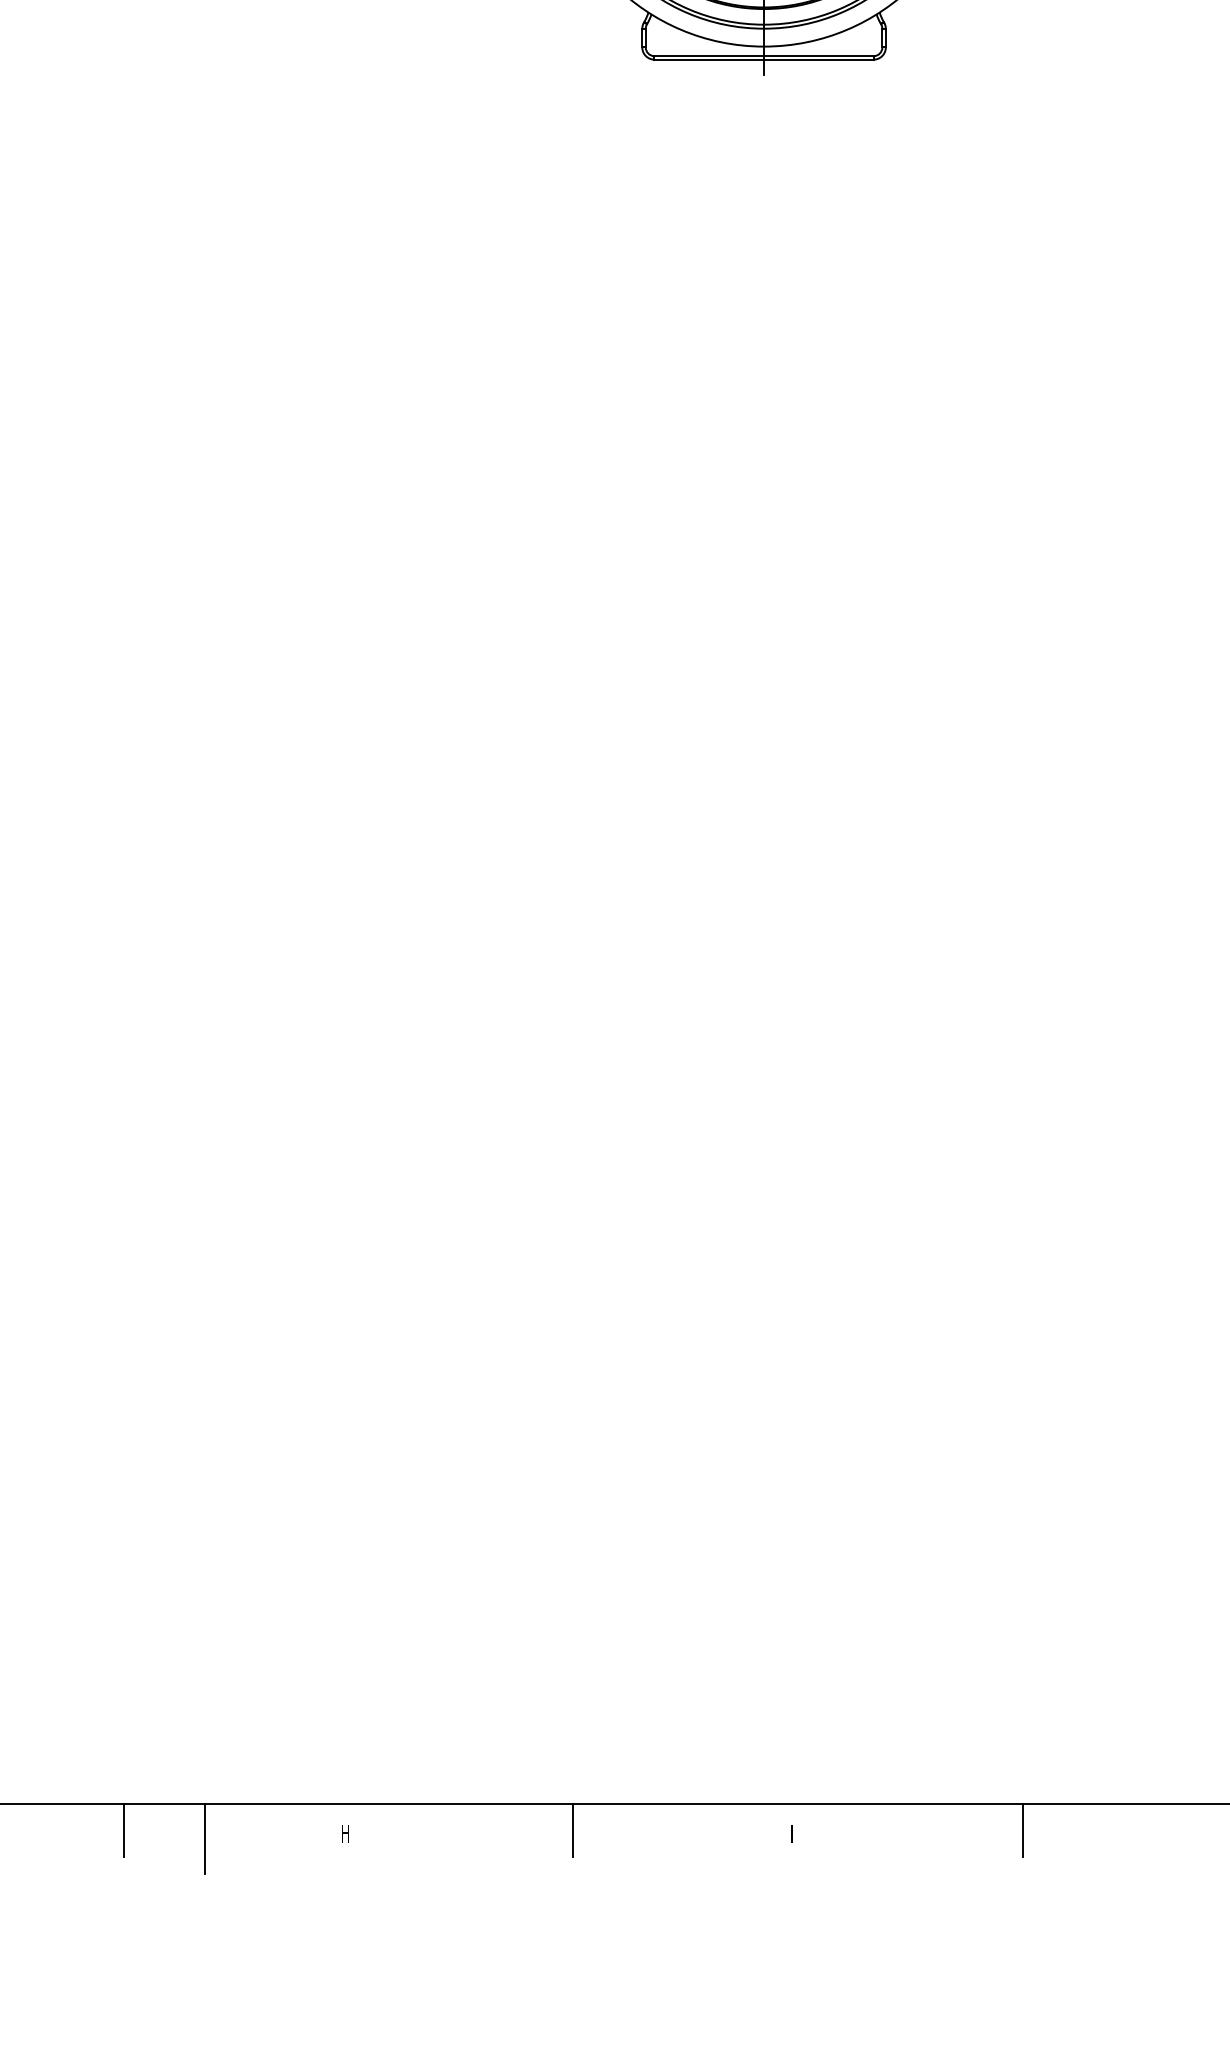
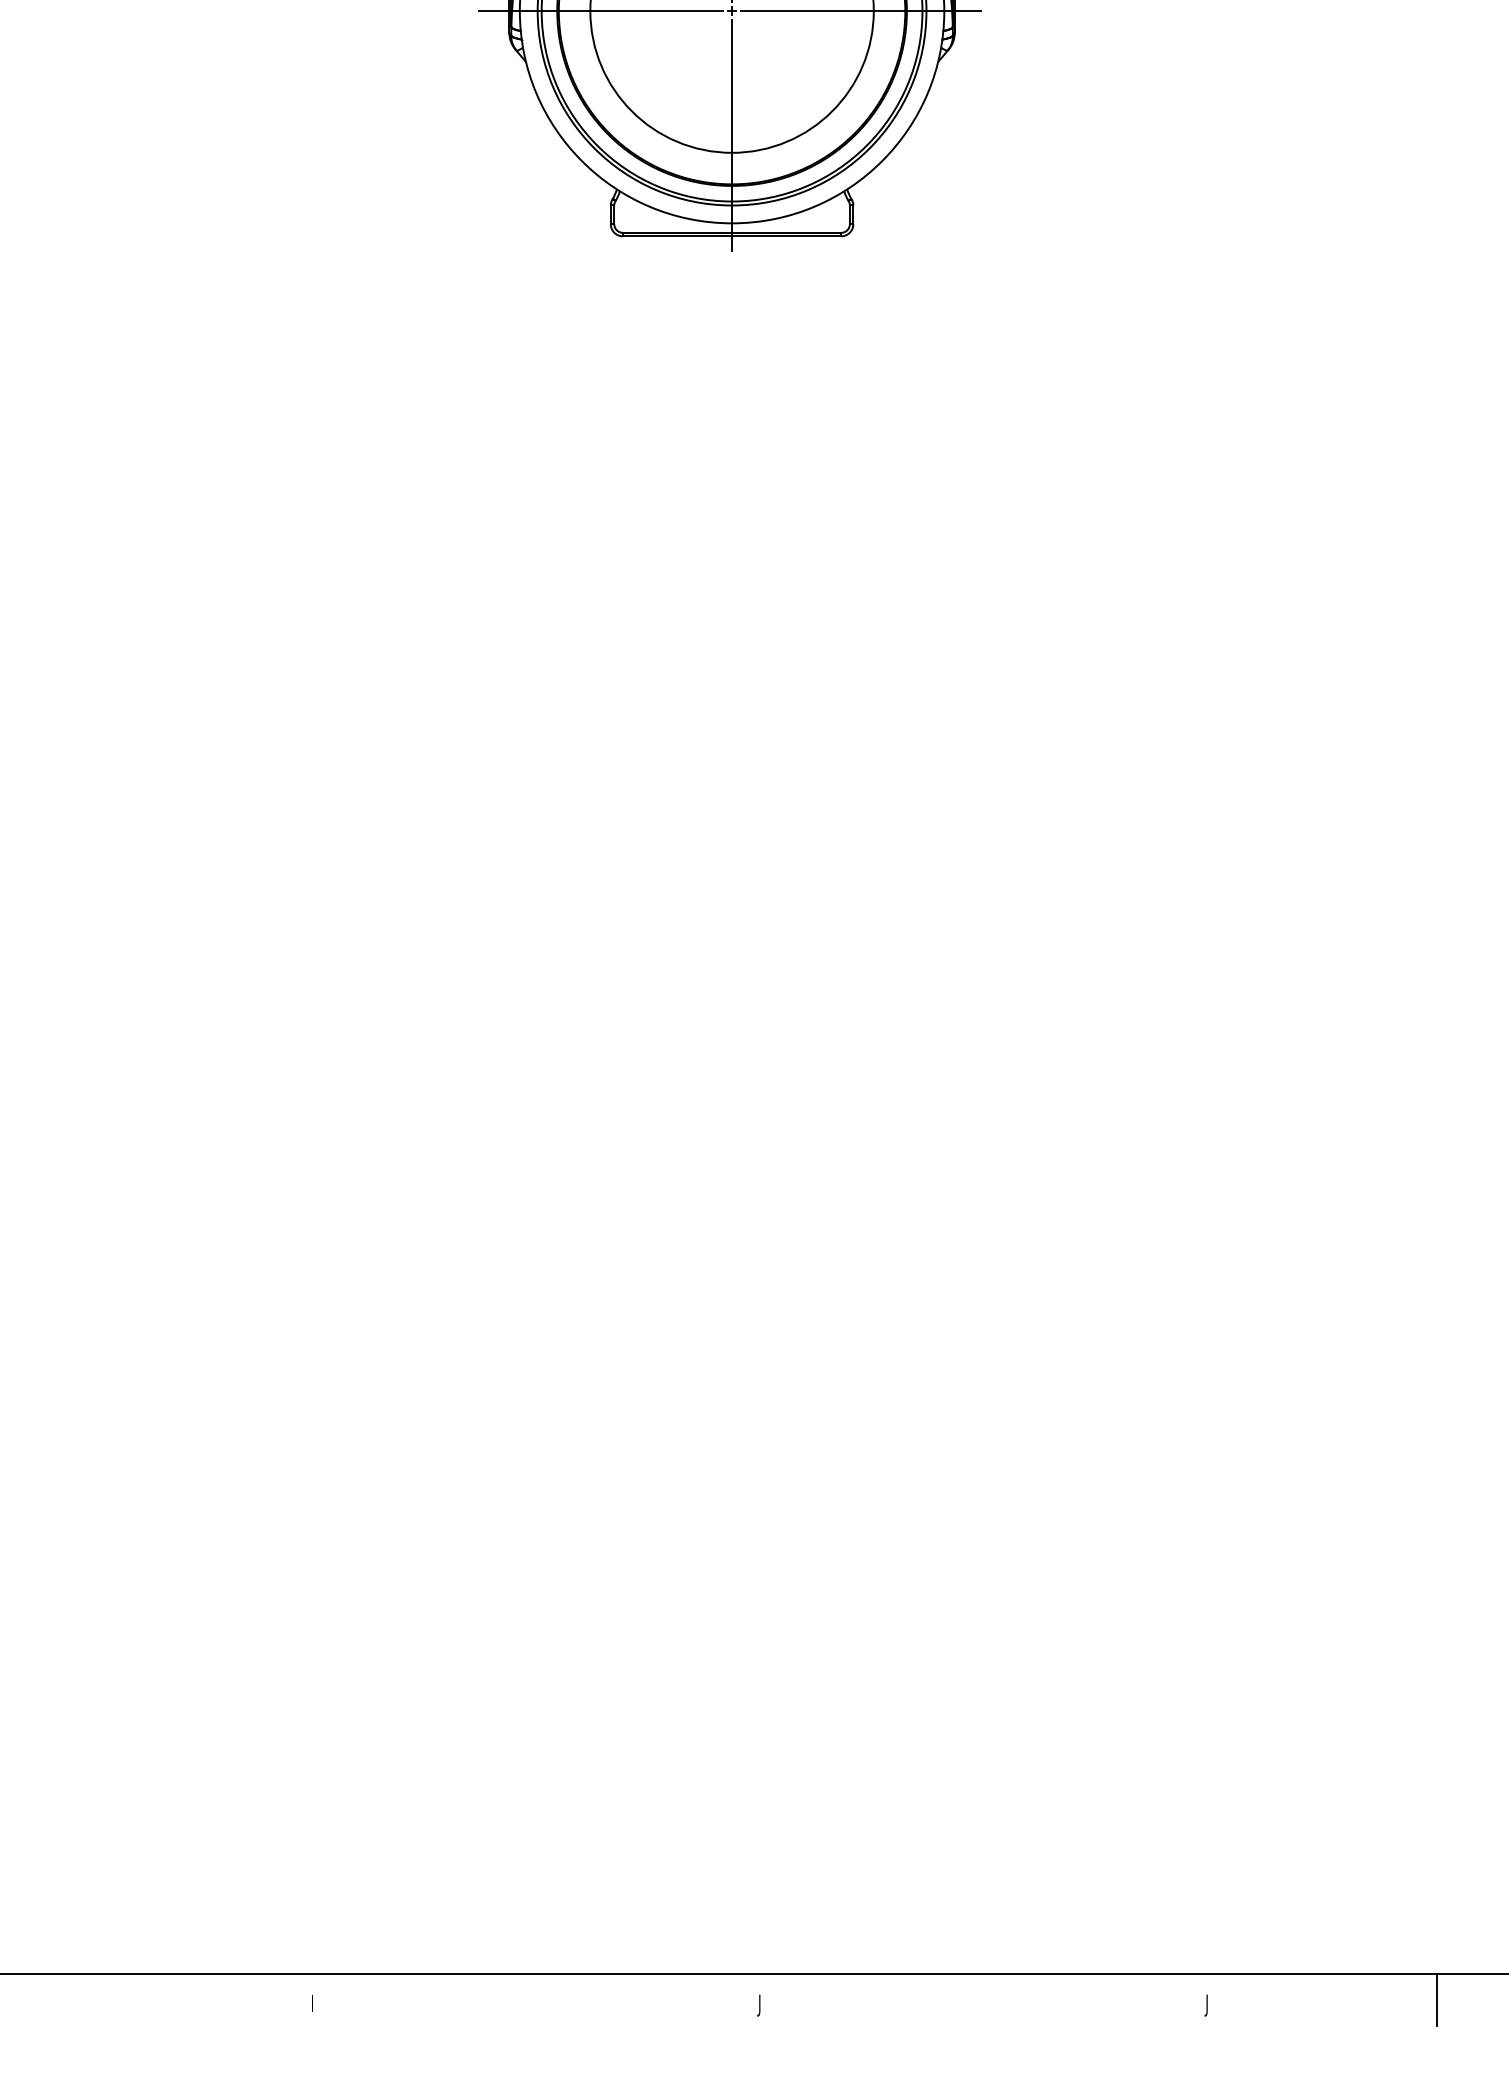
line: (123, 1830) -> (94, 1999), removed
line: (573, 1830) -> (542, 1999), removed
line: (1022, 1830) -> (989, 1999), removed
text: (345, 1834) -> (315, 2003), H -> I
text: (790, 1836) -> (758, 2005), I -> J
line: (205, 1839) -> (175, 2008), removed

